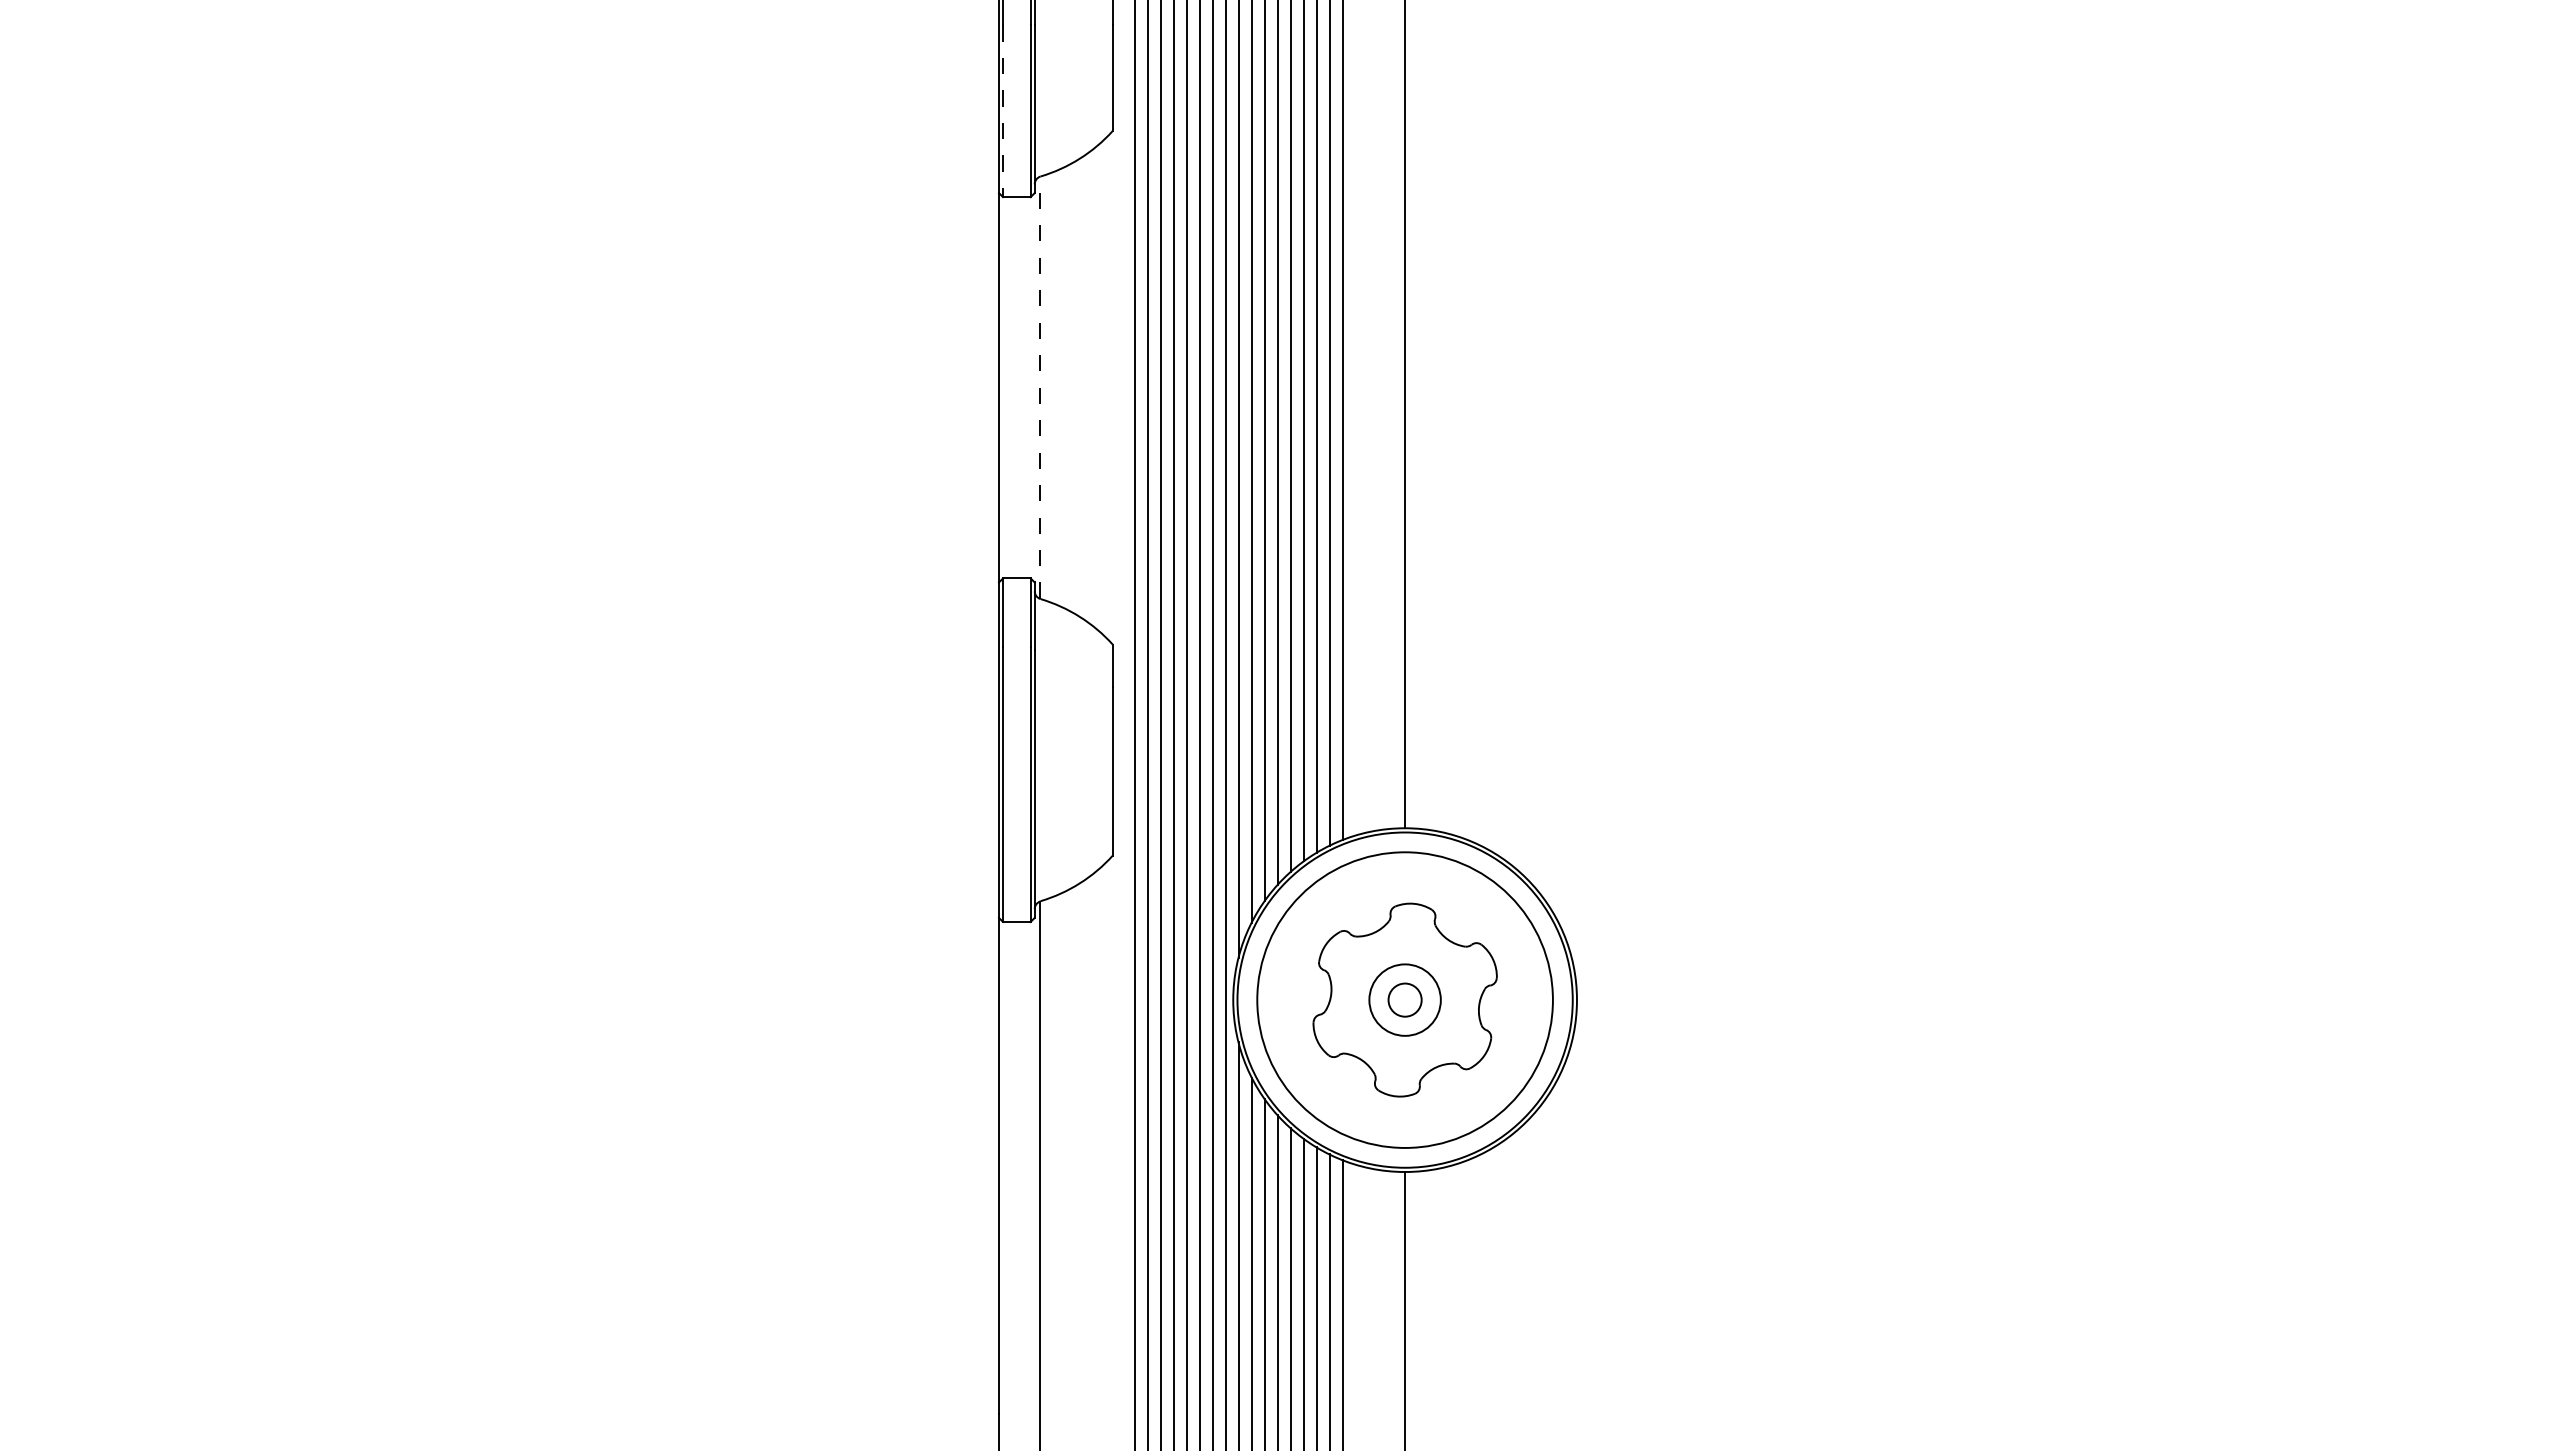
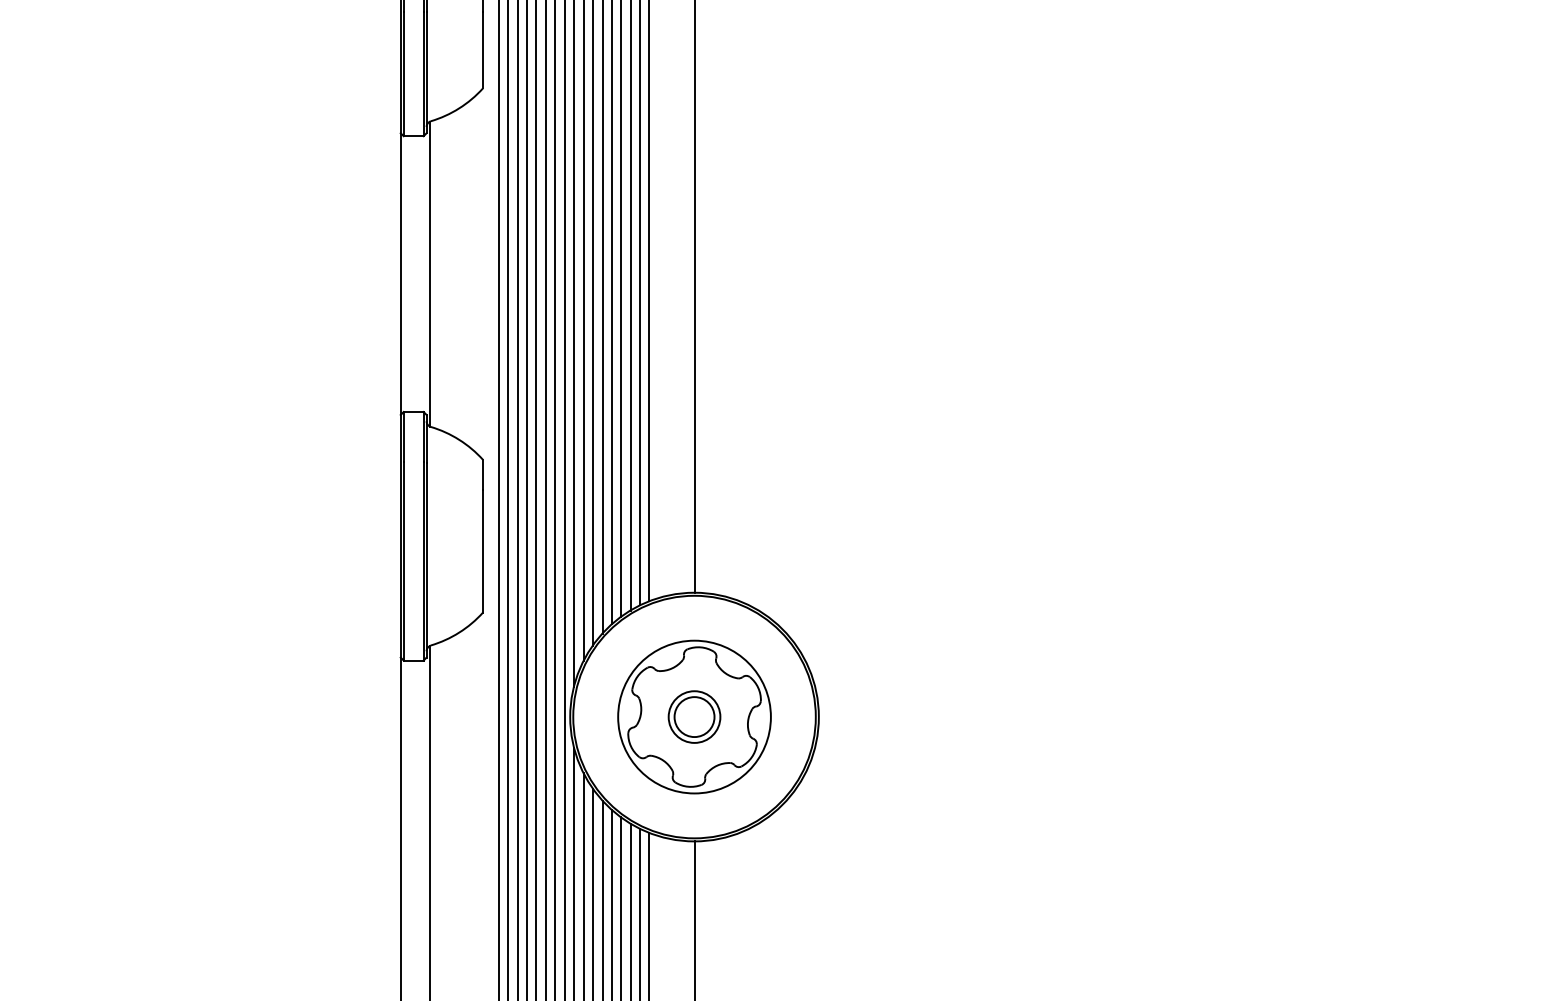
line: (1003, 111) -> (404, 74), dashed -> solid
line: (1039, 387) -> (430, 273), dashed -> solid
circle: (1404, 999) -> (694, 716), size x0.71
circle: (1404, 999) -> (694, 716), size x1.67

